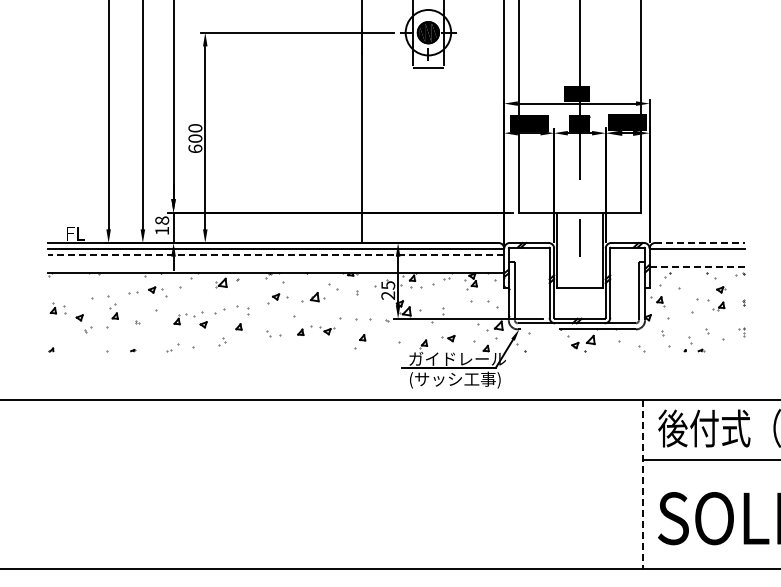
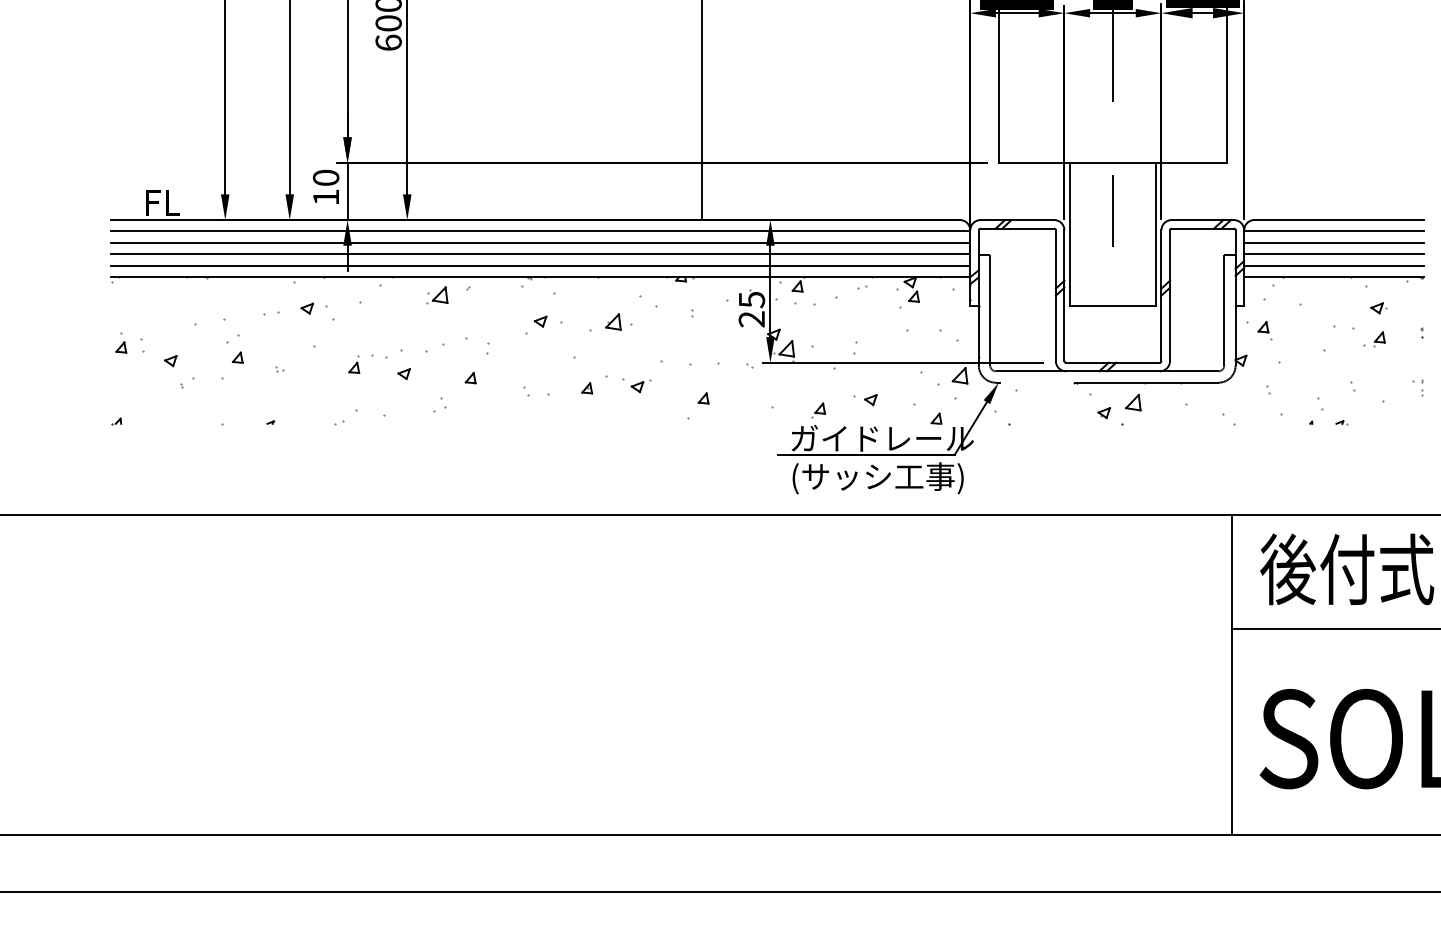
text: (161, 220) -> (324, 177), 18 -> 10
line: (700, 243) -> (1339, 220), dashed -> solid
line: (275, 255) -> (539, 243), dashed -> solid
line: (697, 255) -> (1334, 243), added
line: (275, 261) -> (539, 254), added
line: (697, 261) -> (1334, 254), added
line: (275, 267) -> (539, 266), added
line: (697, 267) -> (1334, 266), dashed -> solid
line: (697, 273) -> (1334, 277), added
line: (642, 484) -> (1230, 674), dashed -> solid

